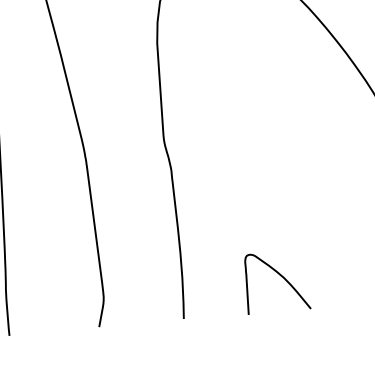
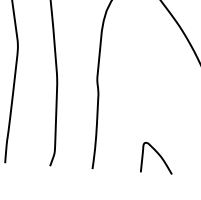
curve: (278, 275) -> (158, 155), moved

